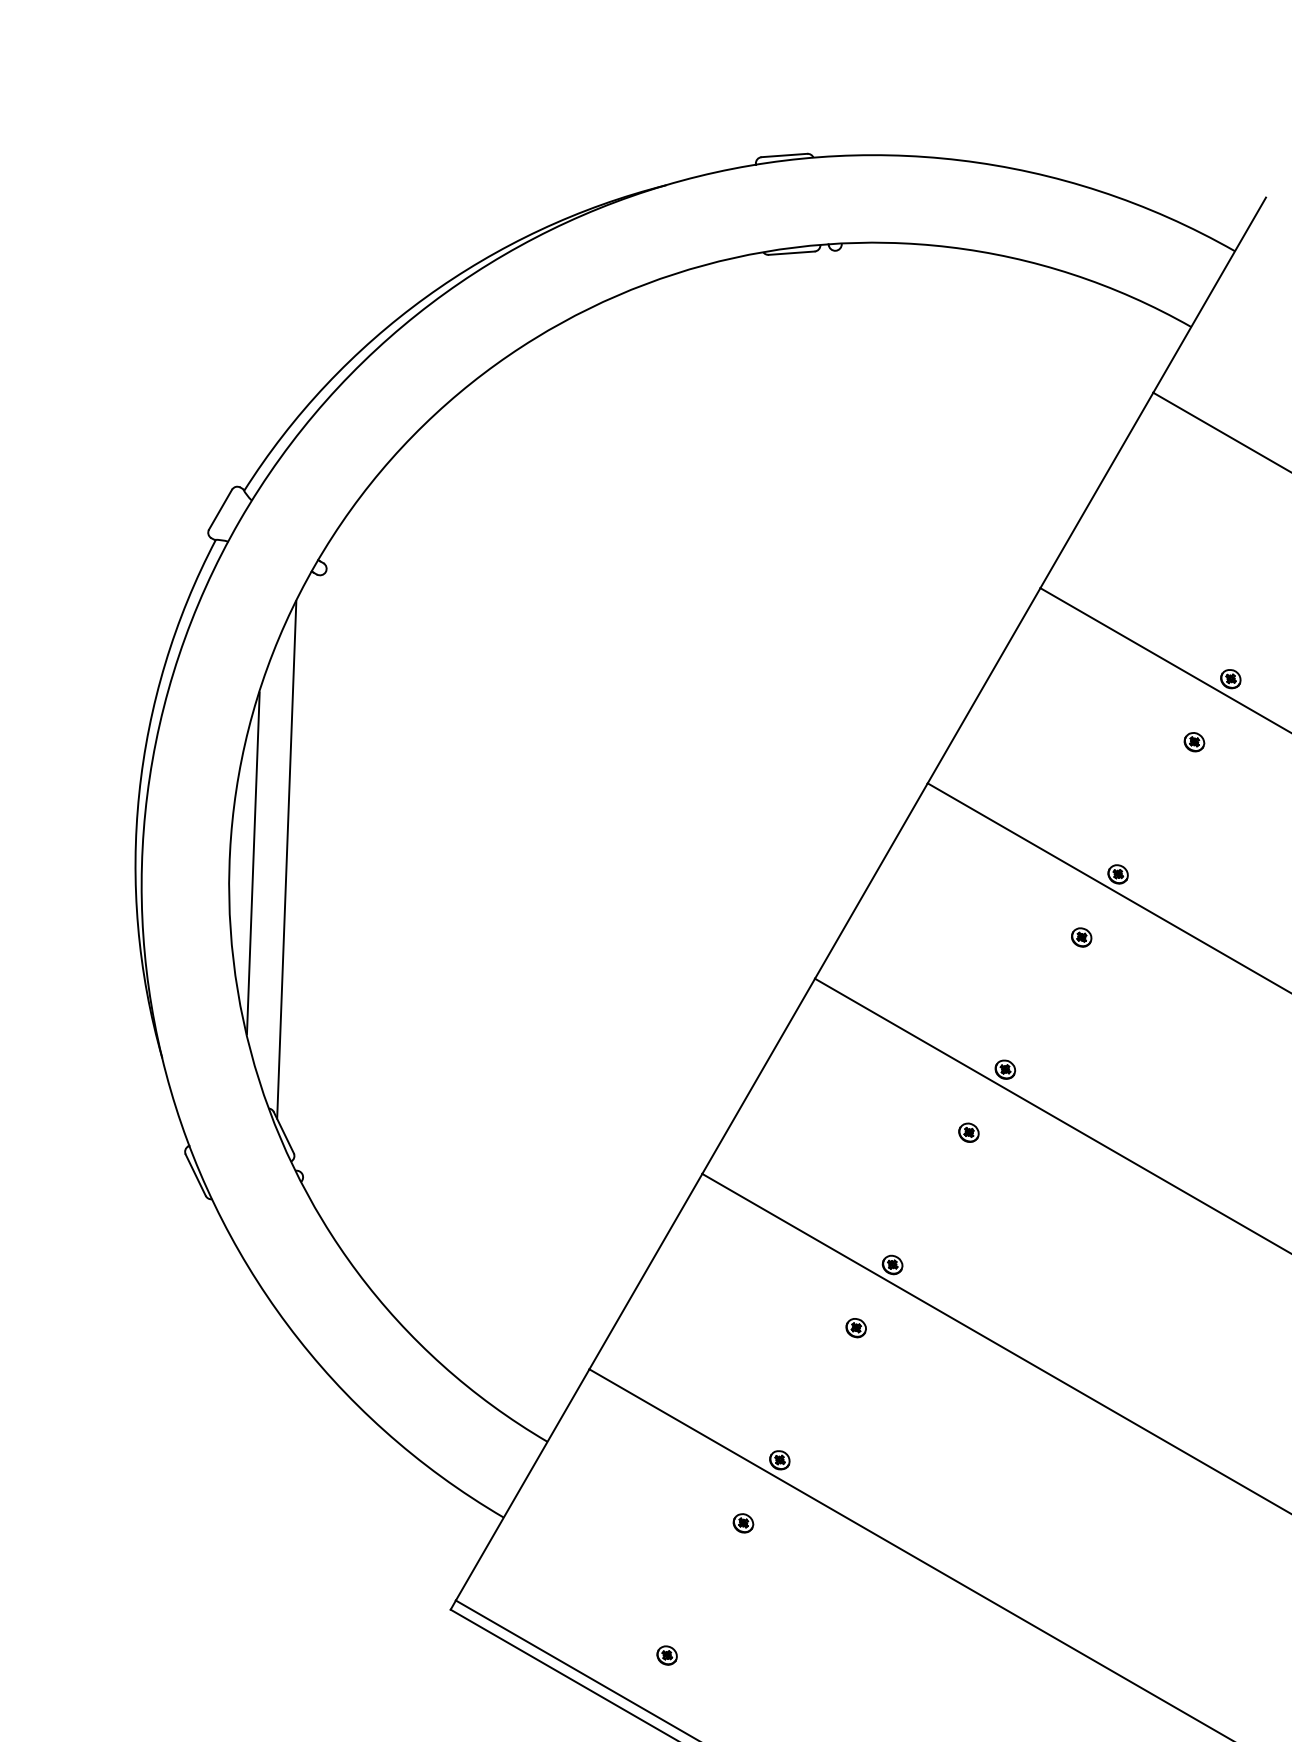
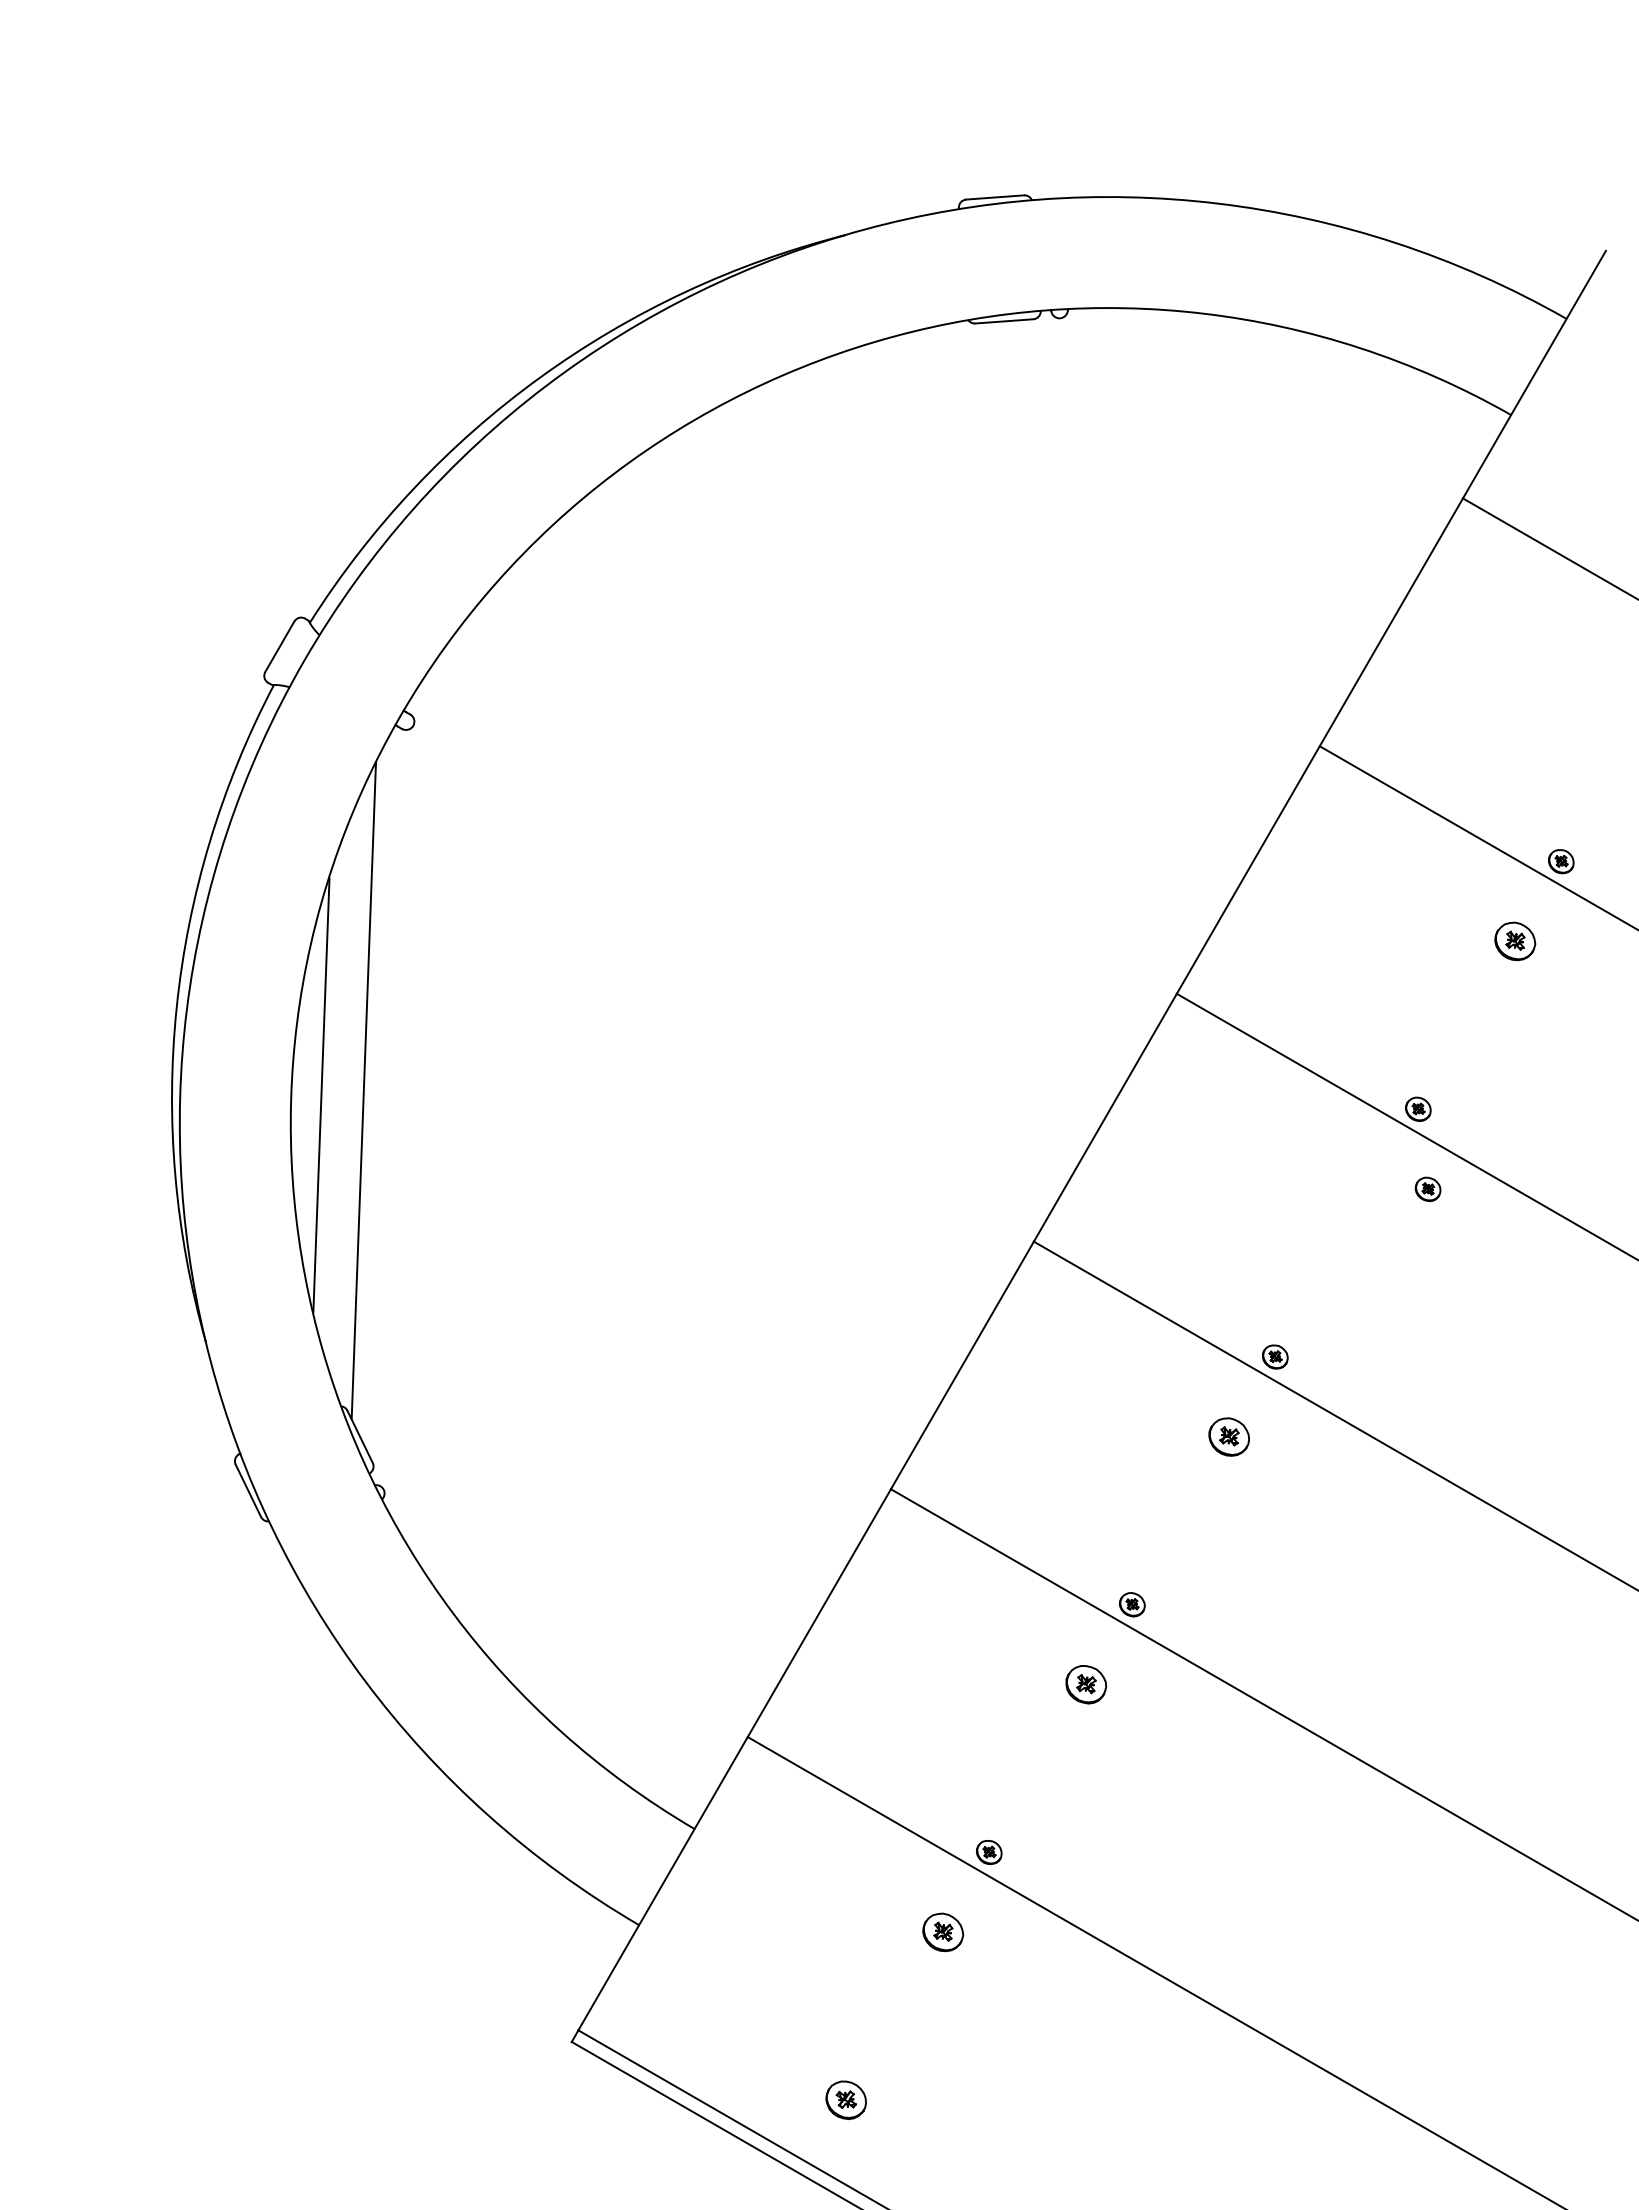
part: (1193, 742) -> (1514, 941), size x1.6
part: (1081, 937) -> (1427, 1189), moved
part: (968, 1132) -> (1228, 1436), size x1.6
part: (855, 1327) -> (1085, 1684), size x1.6
part: (742, 1523) -> (942, 1932), size x1.6
part: (667, 1655) -> (846, 2099), size x1.6

